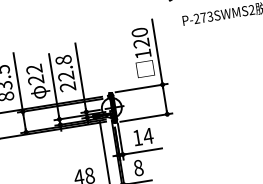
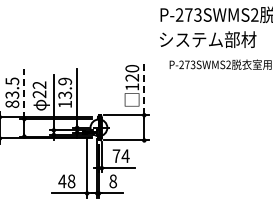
line: (157, 52) -> (144, 87), solid -> dashed
text: (66, 72) -> (65, 92), 22.8 -> 13.9
line: (18, 82) -> (24, 94), solid -> dashed
text: (137, 137) -> (116, 155), 14 -> 74

